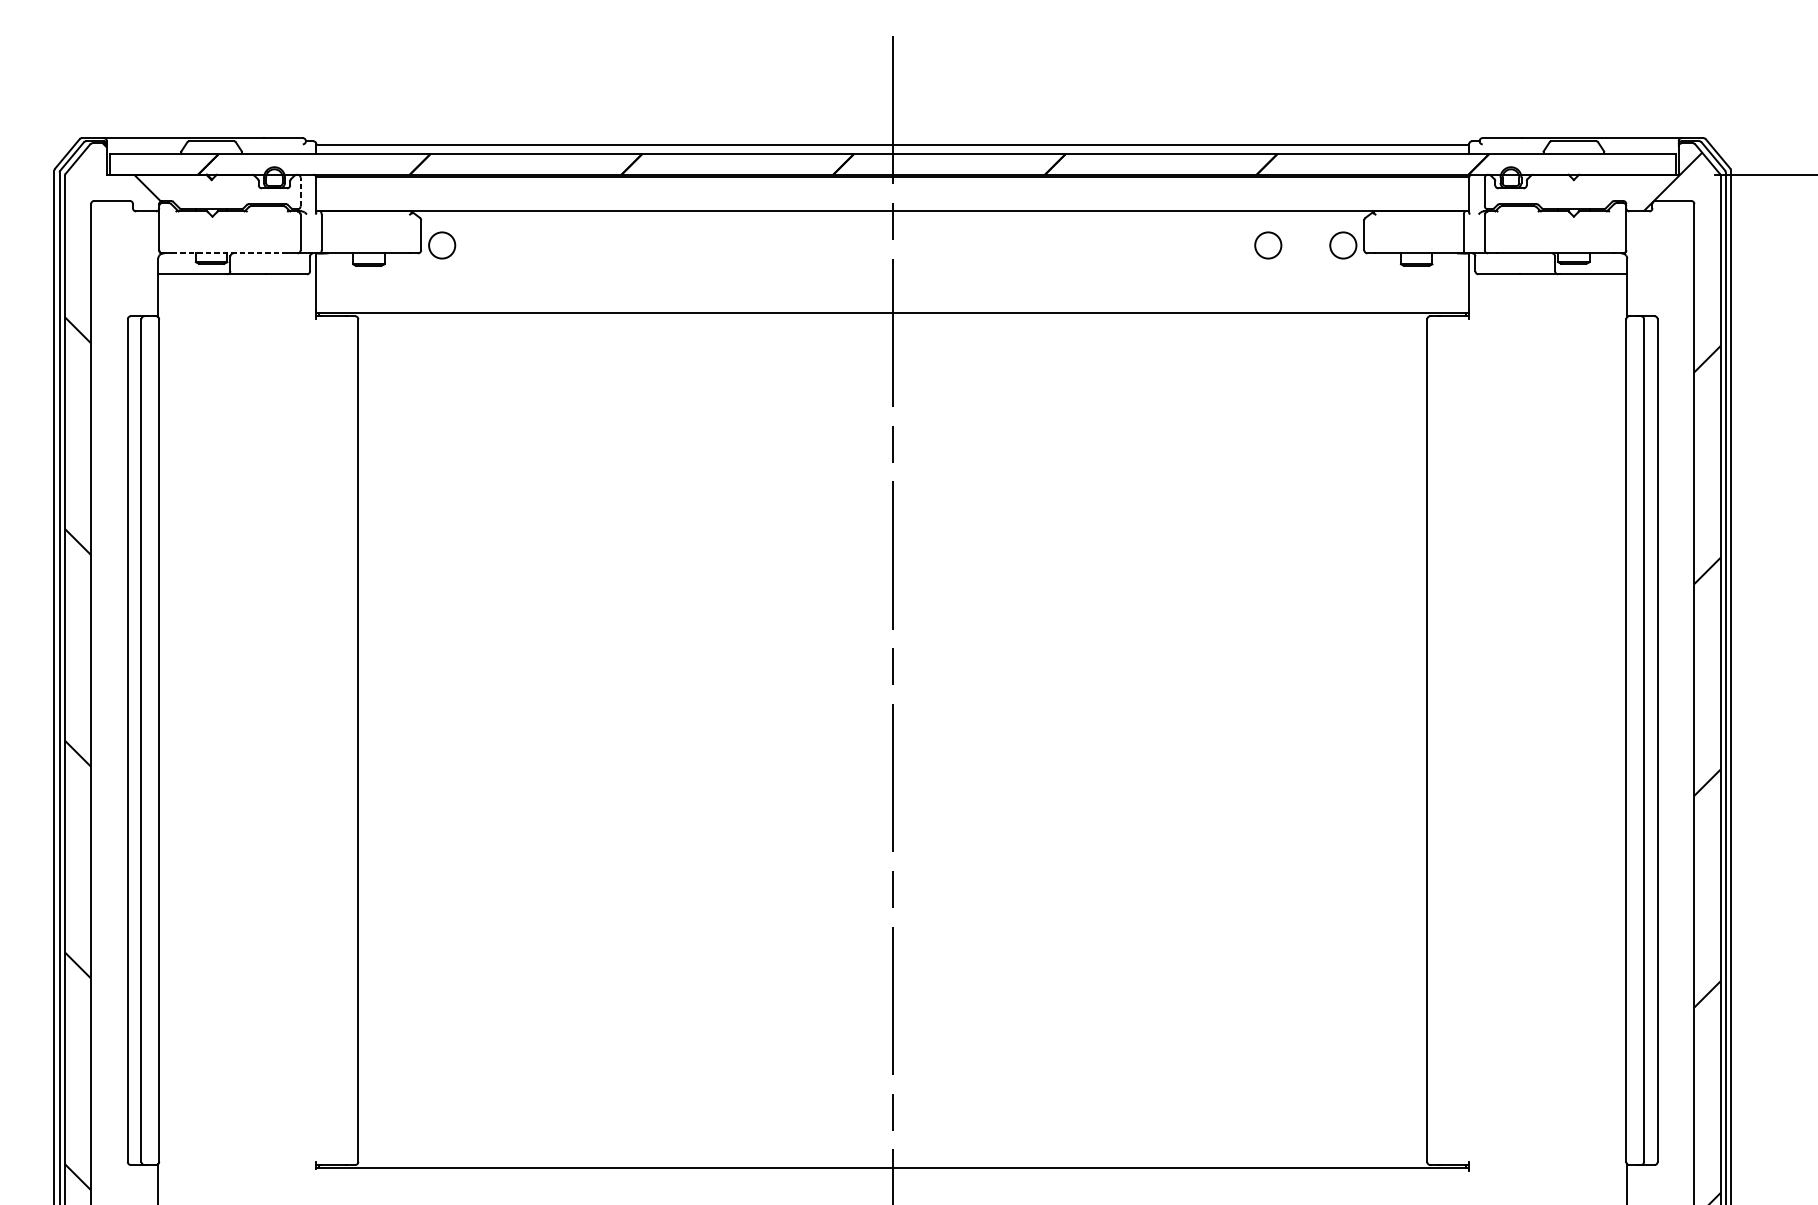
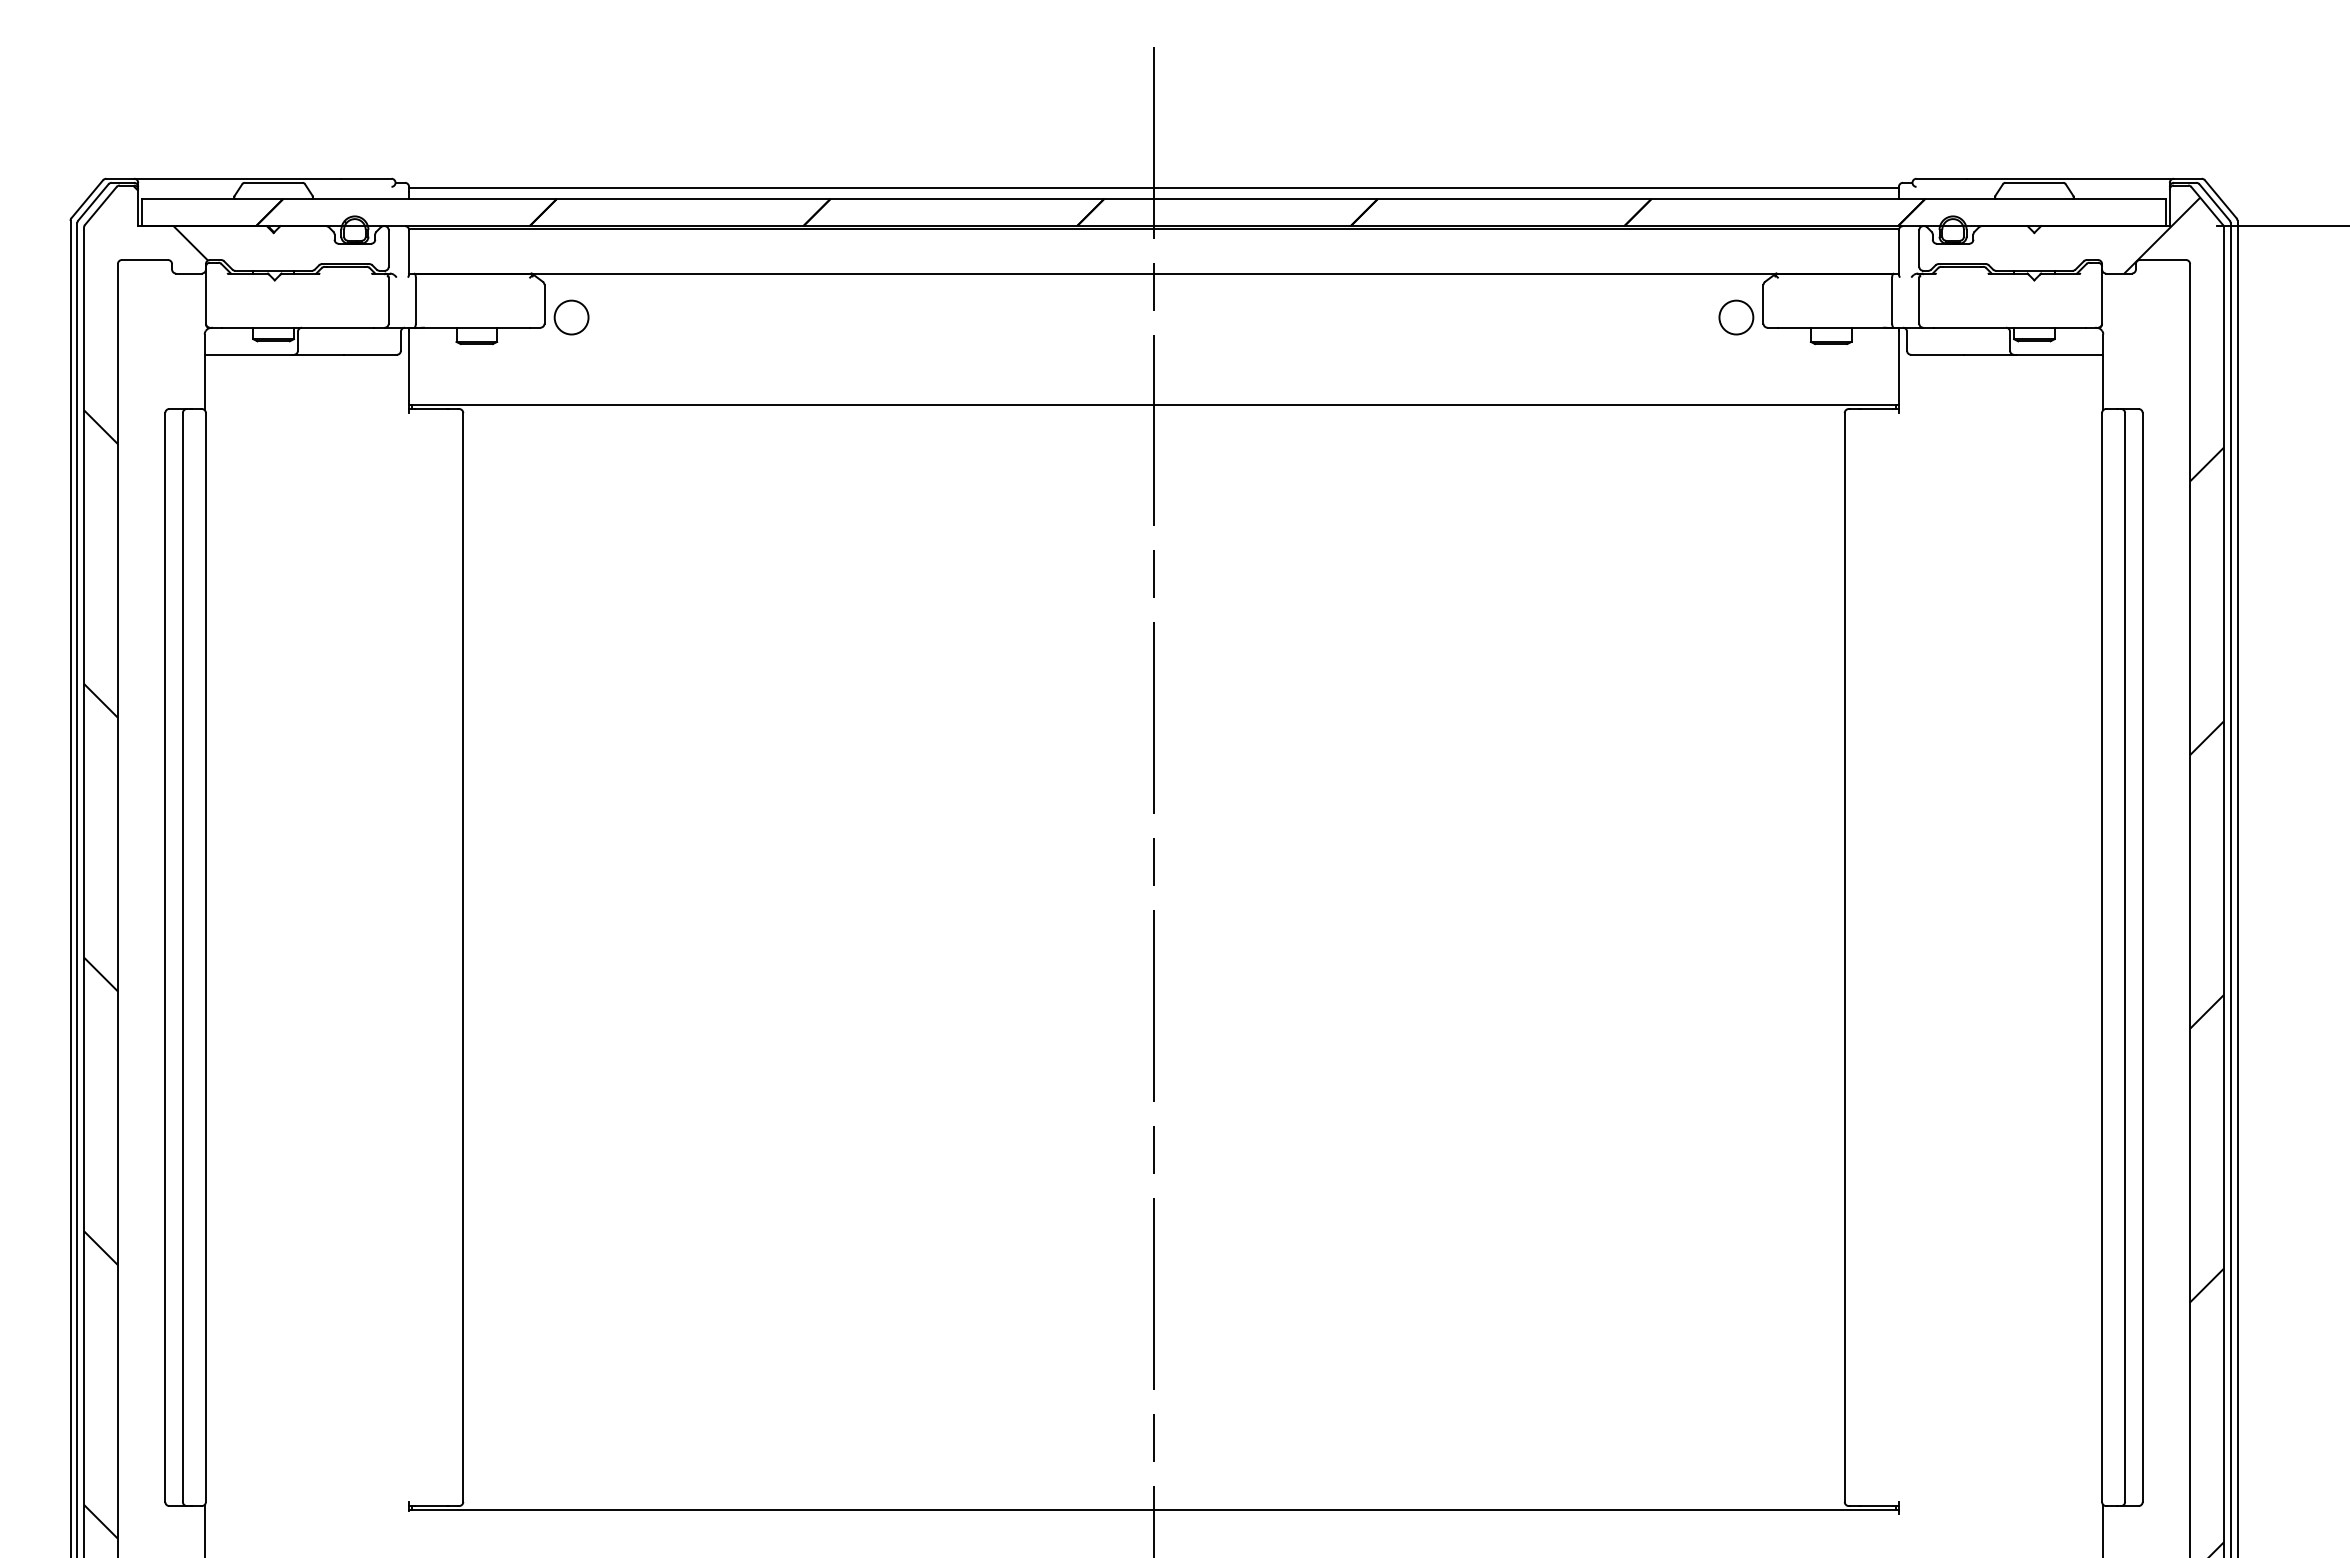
line: (300, 192) -> (388, 248), dashed -> solid
circle: (1268, 245) -> (1639, 317), removed
line: (230, 253) -> (297, 327), dashed -> solid

